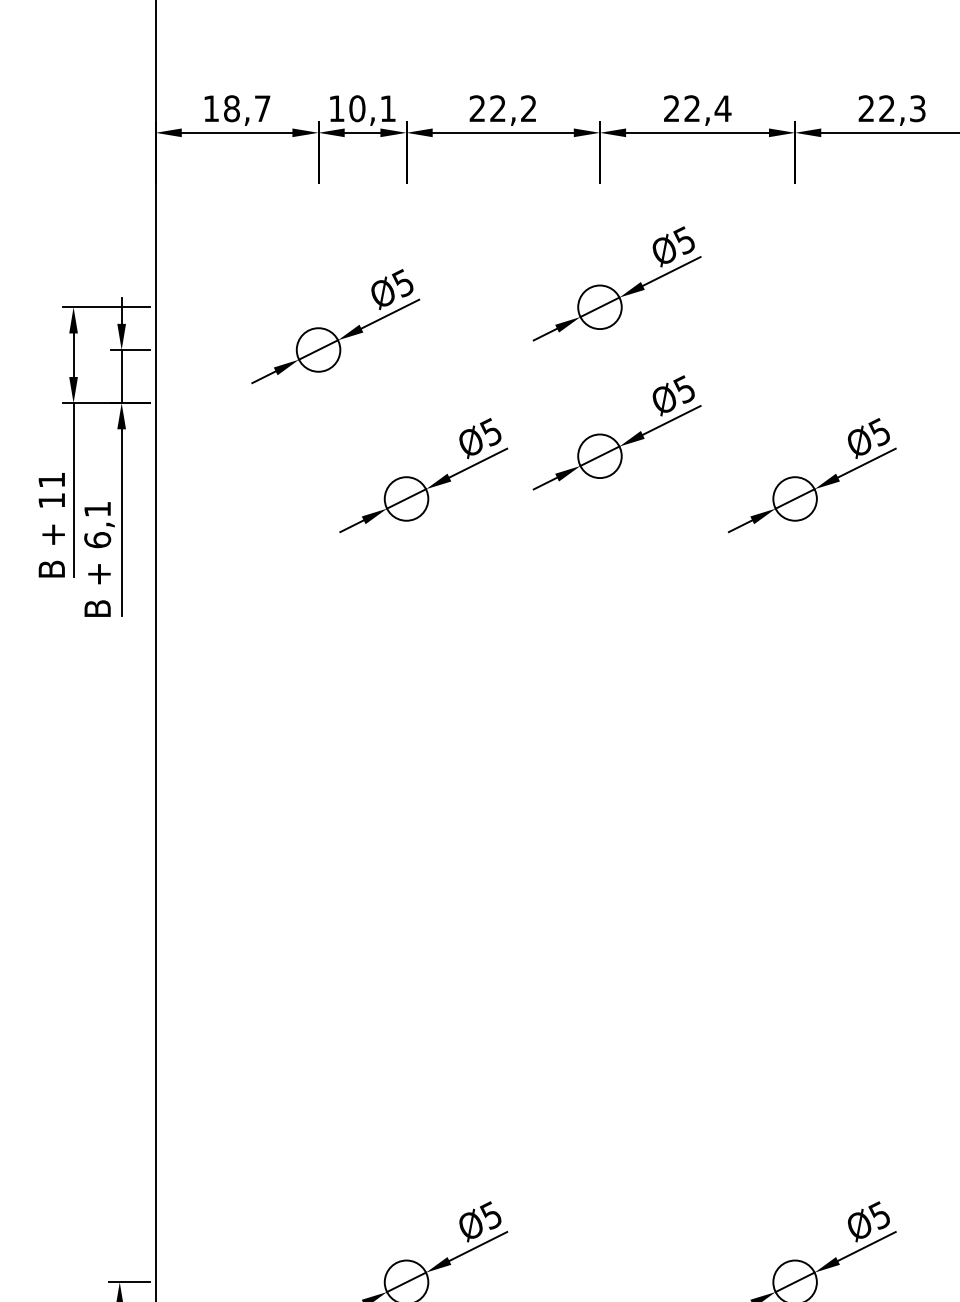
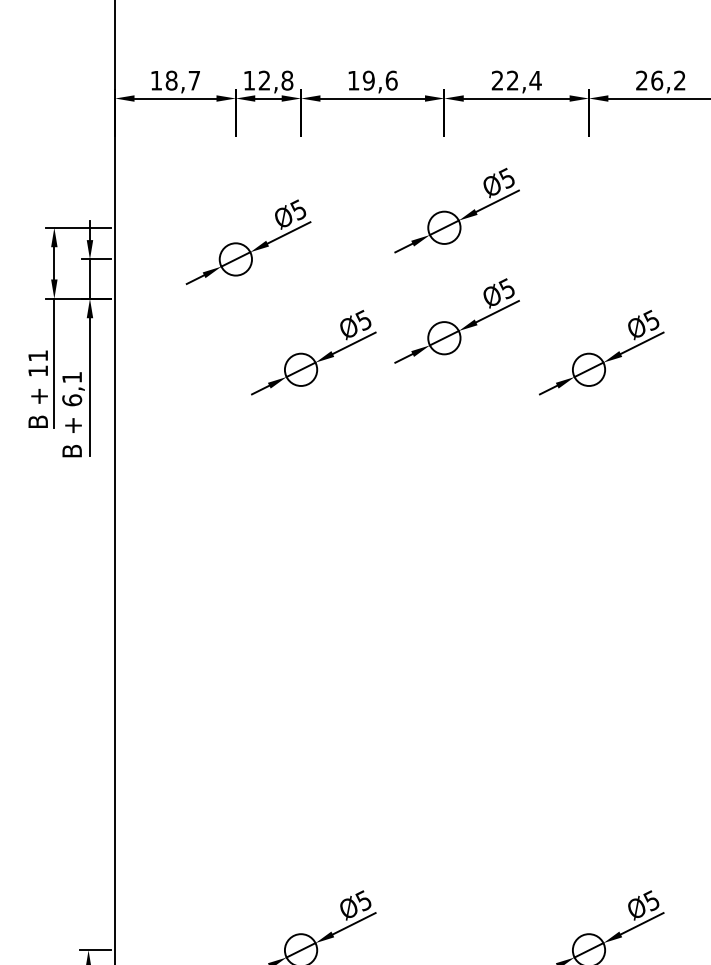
text: (372, 108) -> (275, 80), 10,1 -> 12,8
text: (503, 108) -> (372, 80), 22,2 -> 19,6
text: (902, 108) -> (668, 80), 22,3 -> 26,2

